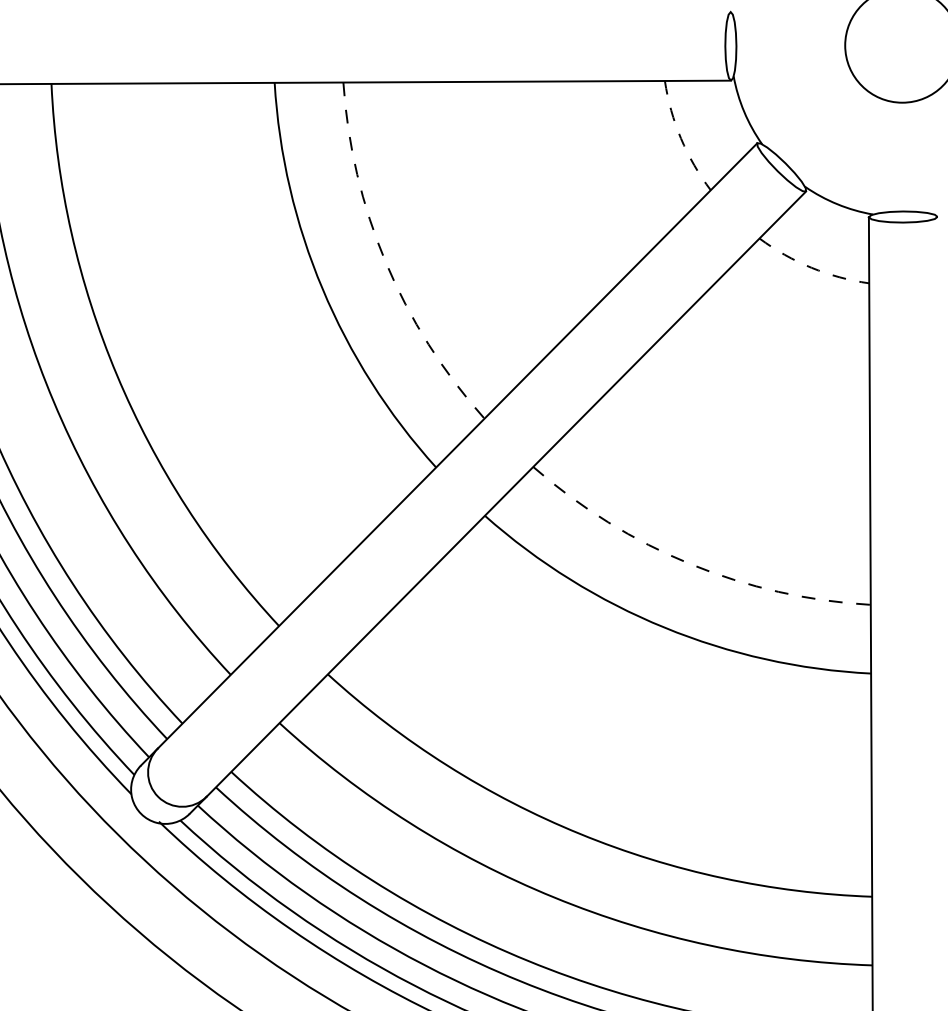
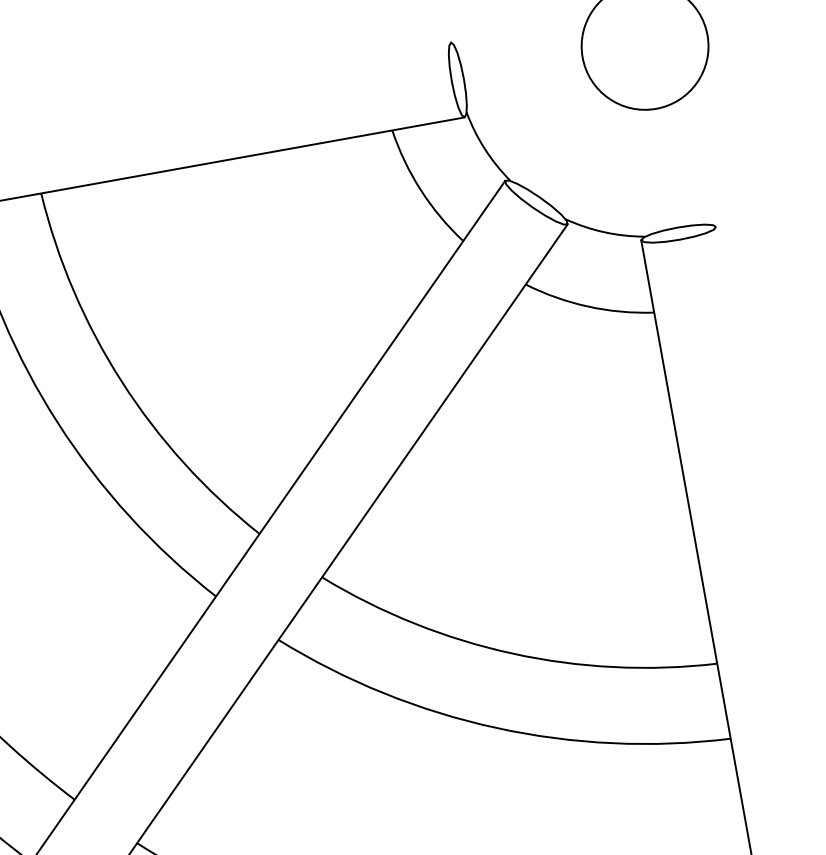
arc: (681, 138) -> (421, 190), dashed -> solid
arc: (385, 262) -> (121, 382), dashed -> solid
arc: (811, 267) -> (588, 306), dashed -> solid
arc: (690, 564) -> (512, 653), dashed -> solid

